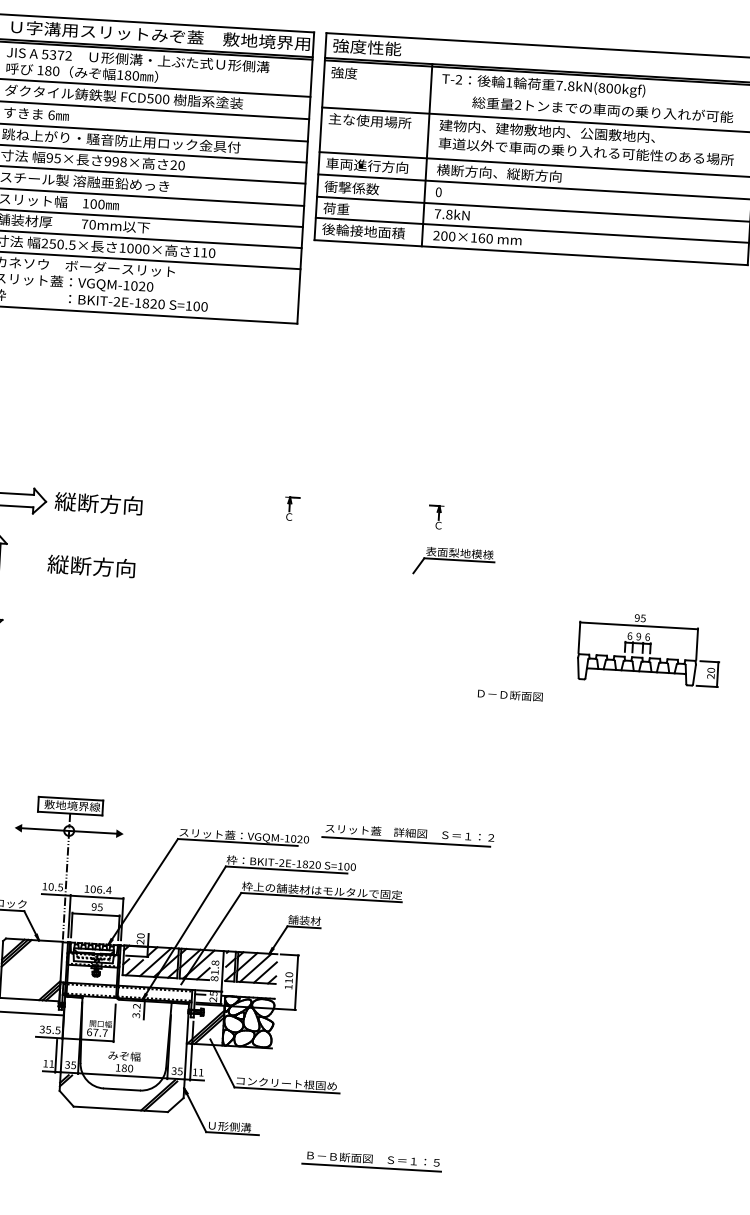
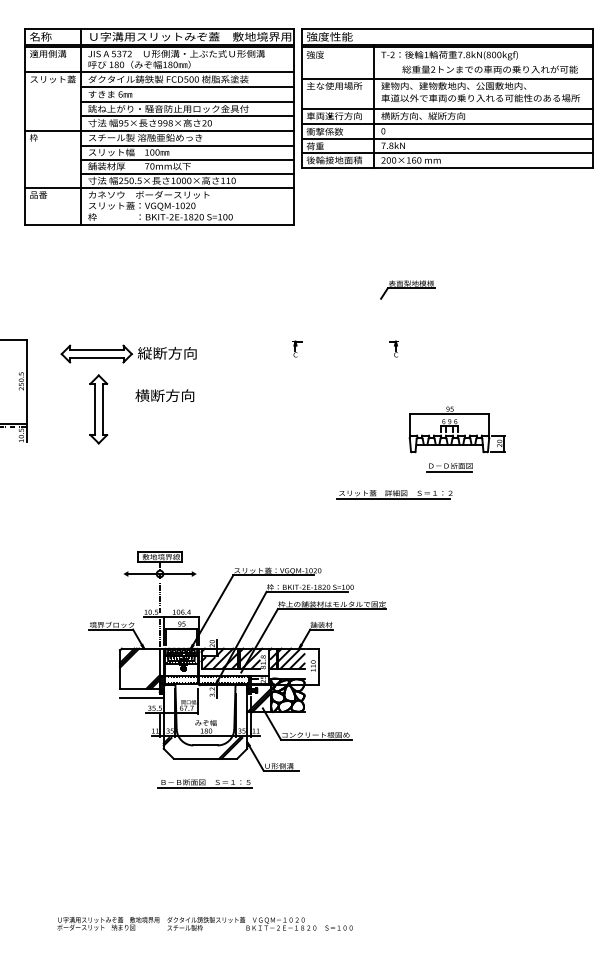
part: (453, 561) -> (407, 289), moved
text: (58, 564) -> (142, 395), 縦断方向 -> 横断方向
part: (648, 648) -> (456, 429), moved
line: (507, 703) -> (449, 471), added
part: (407, 834) -> (394, 494), moved
part: (371, 1160) -> (204, 783), moved

